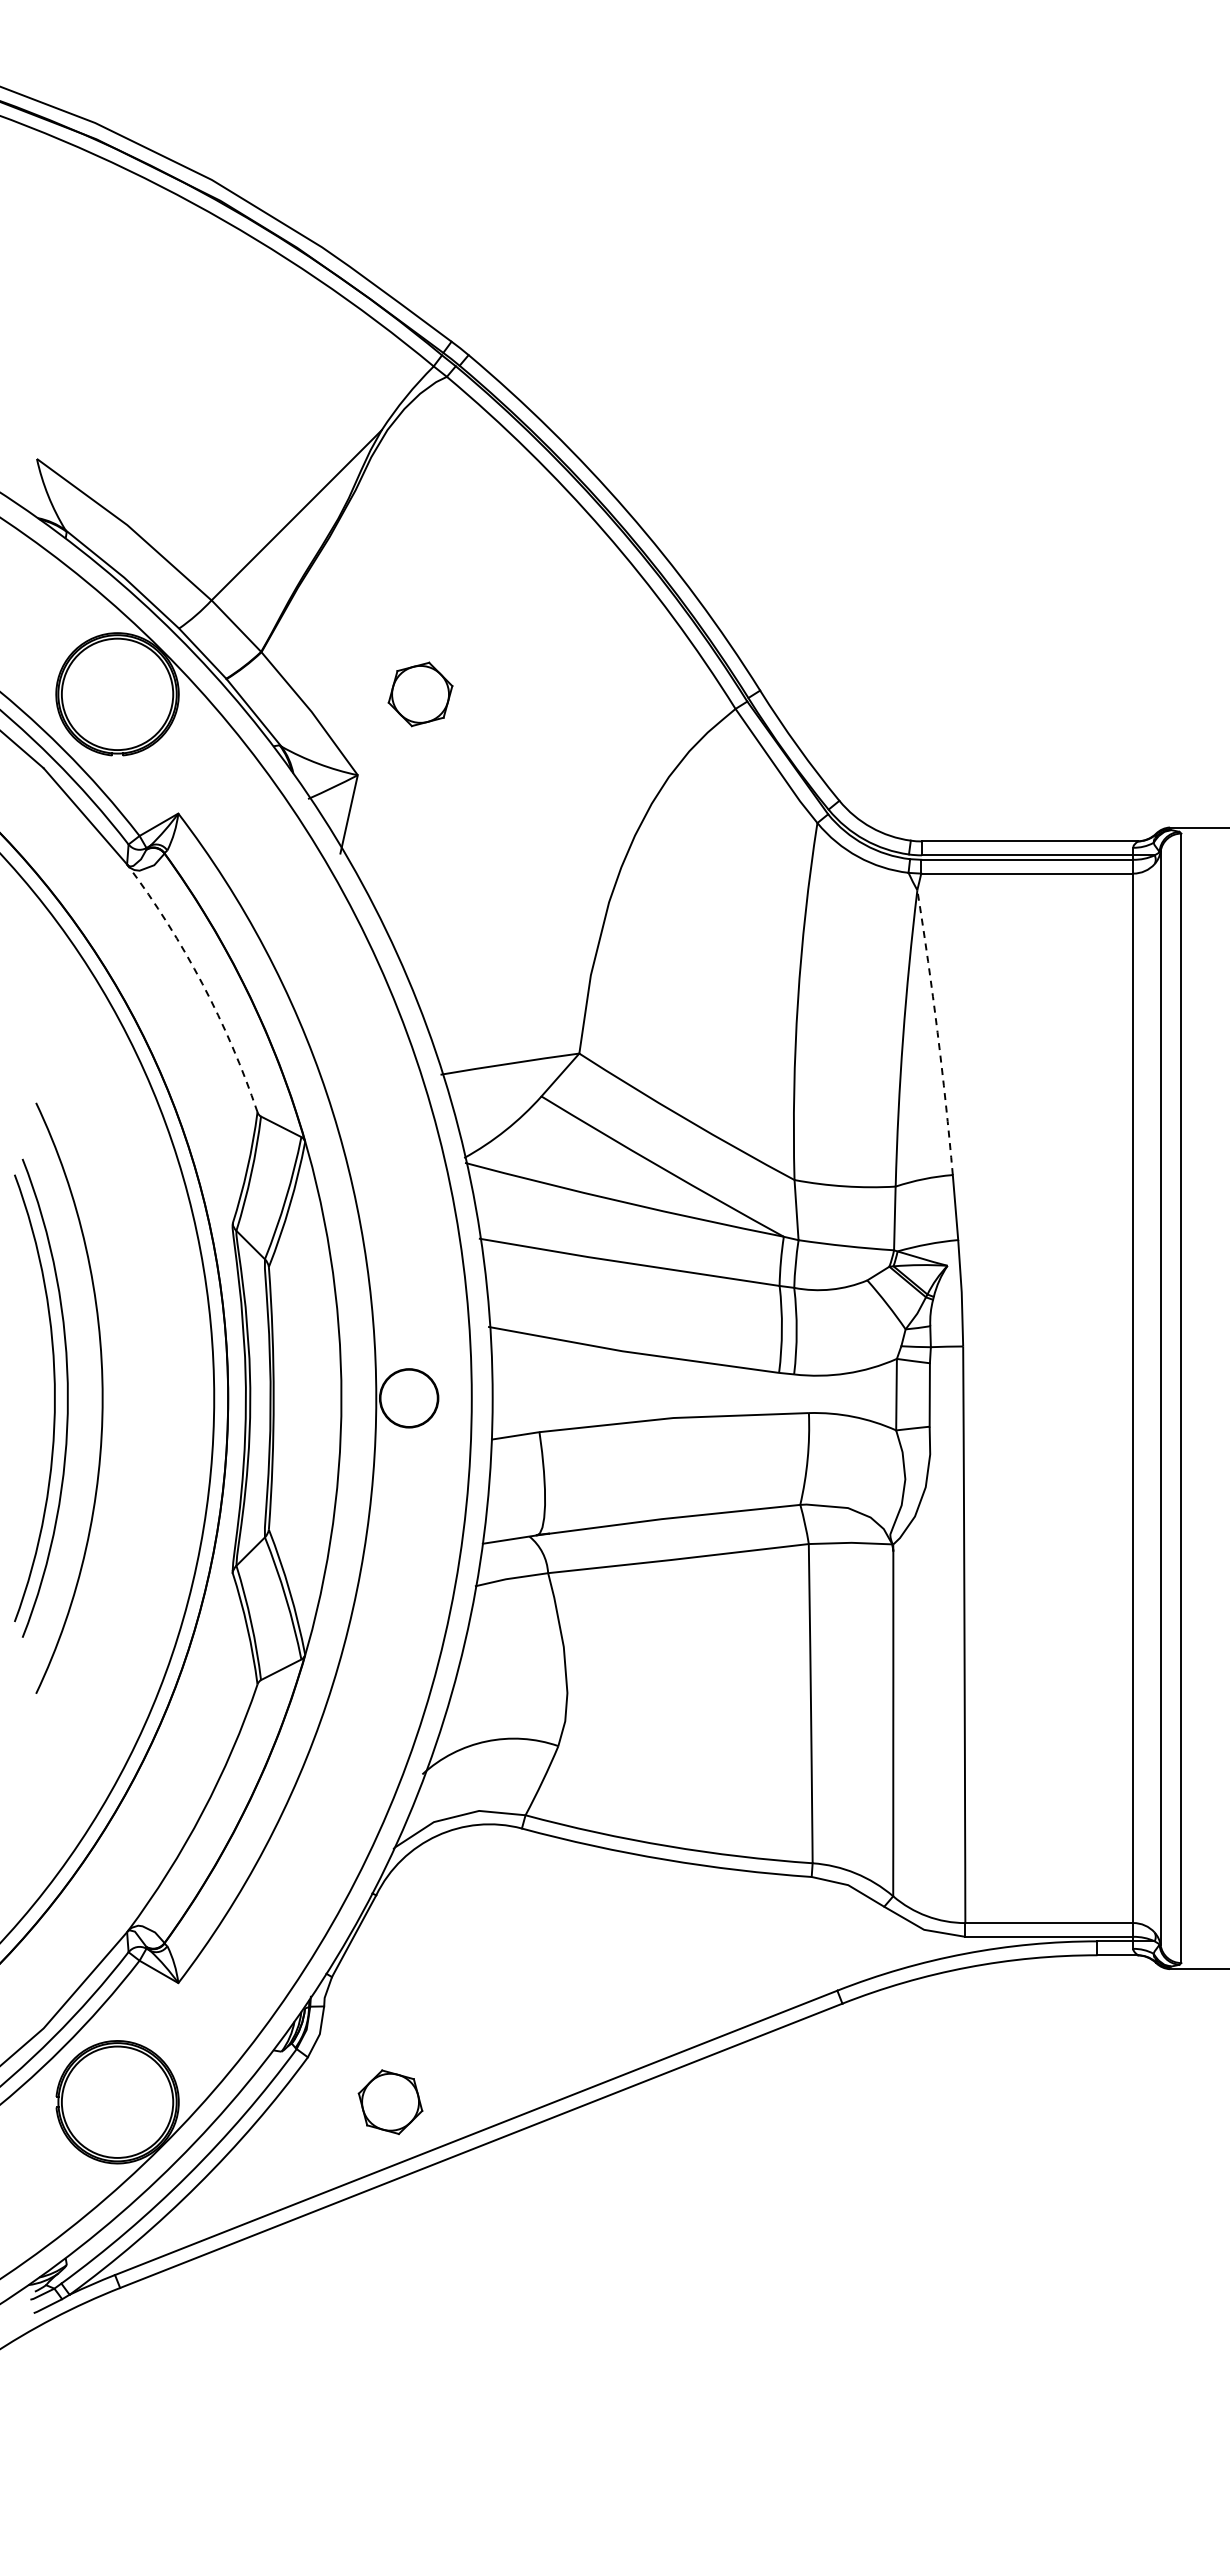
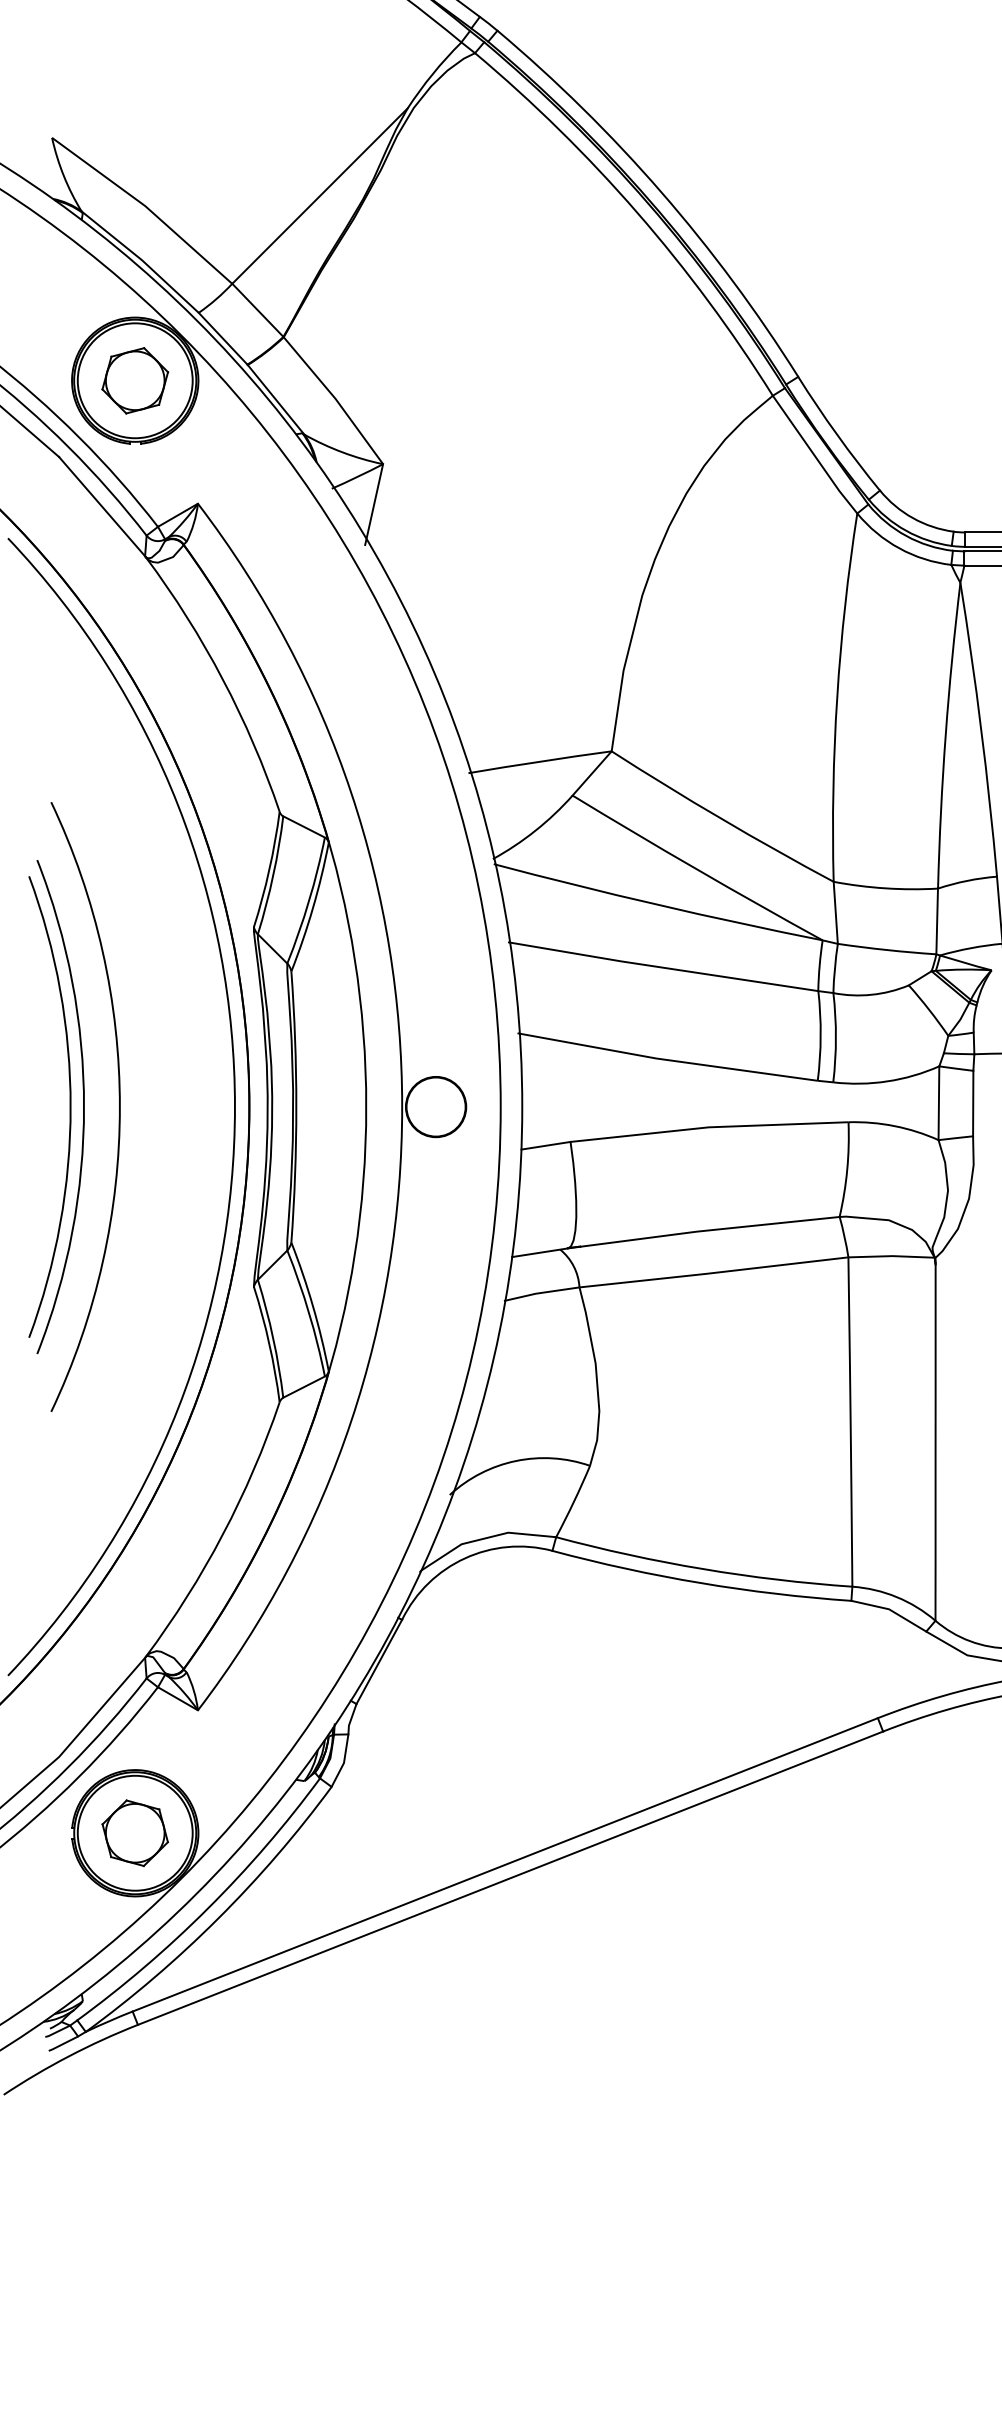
part: (420, 694) -> (135, 380), moved
arc: (202, 984) -> (222, 680), dashed -> solid
arc: (937, 1032) -> (981, 729), dashed -> solid
part: (390, 2101) -> (135, 1832), moved

